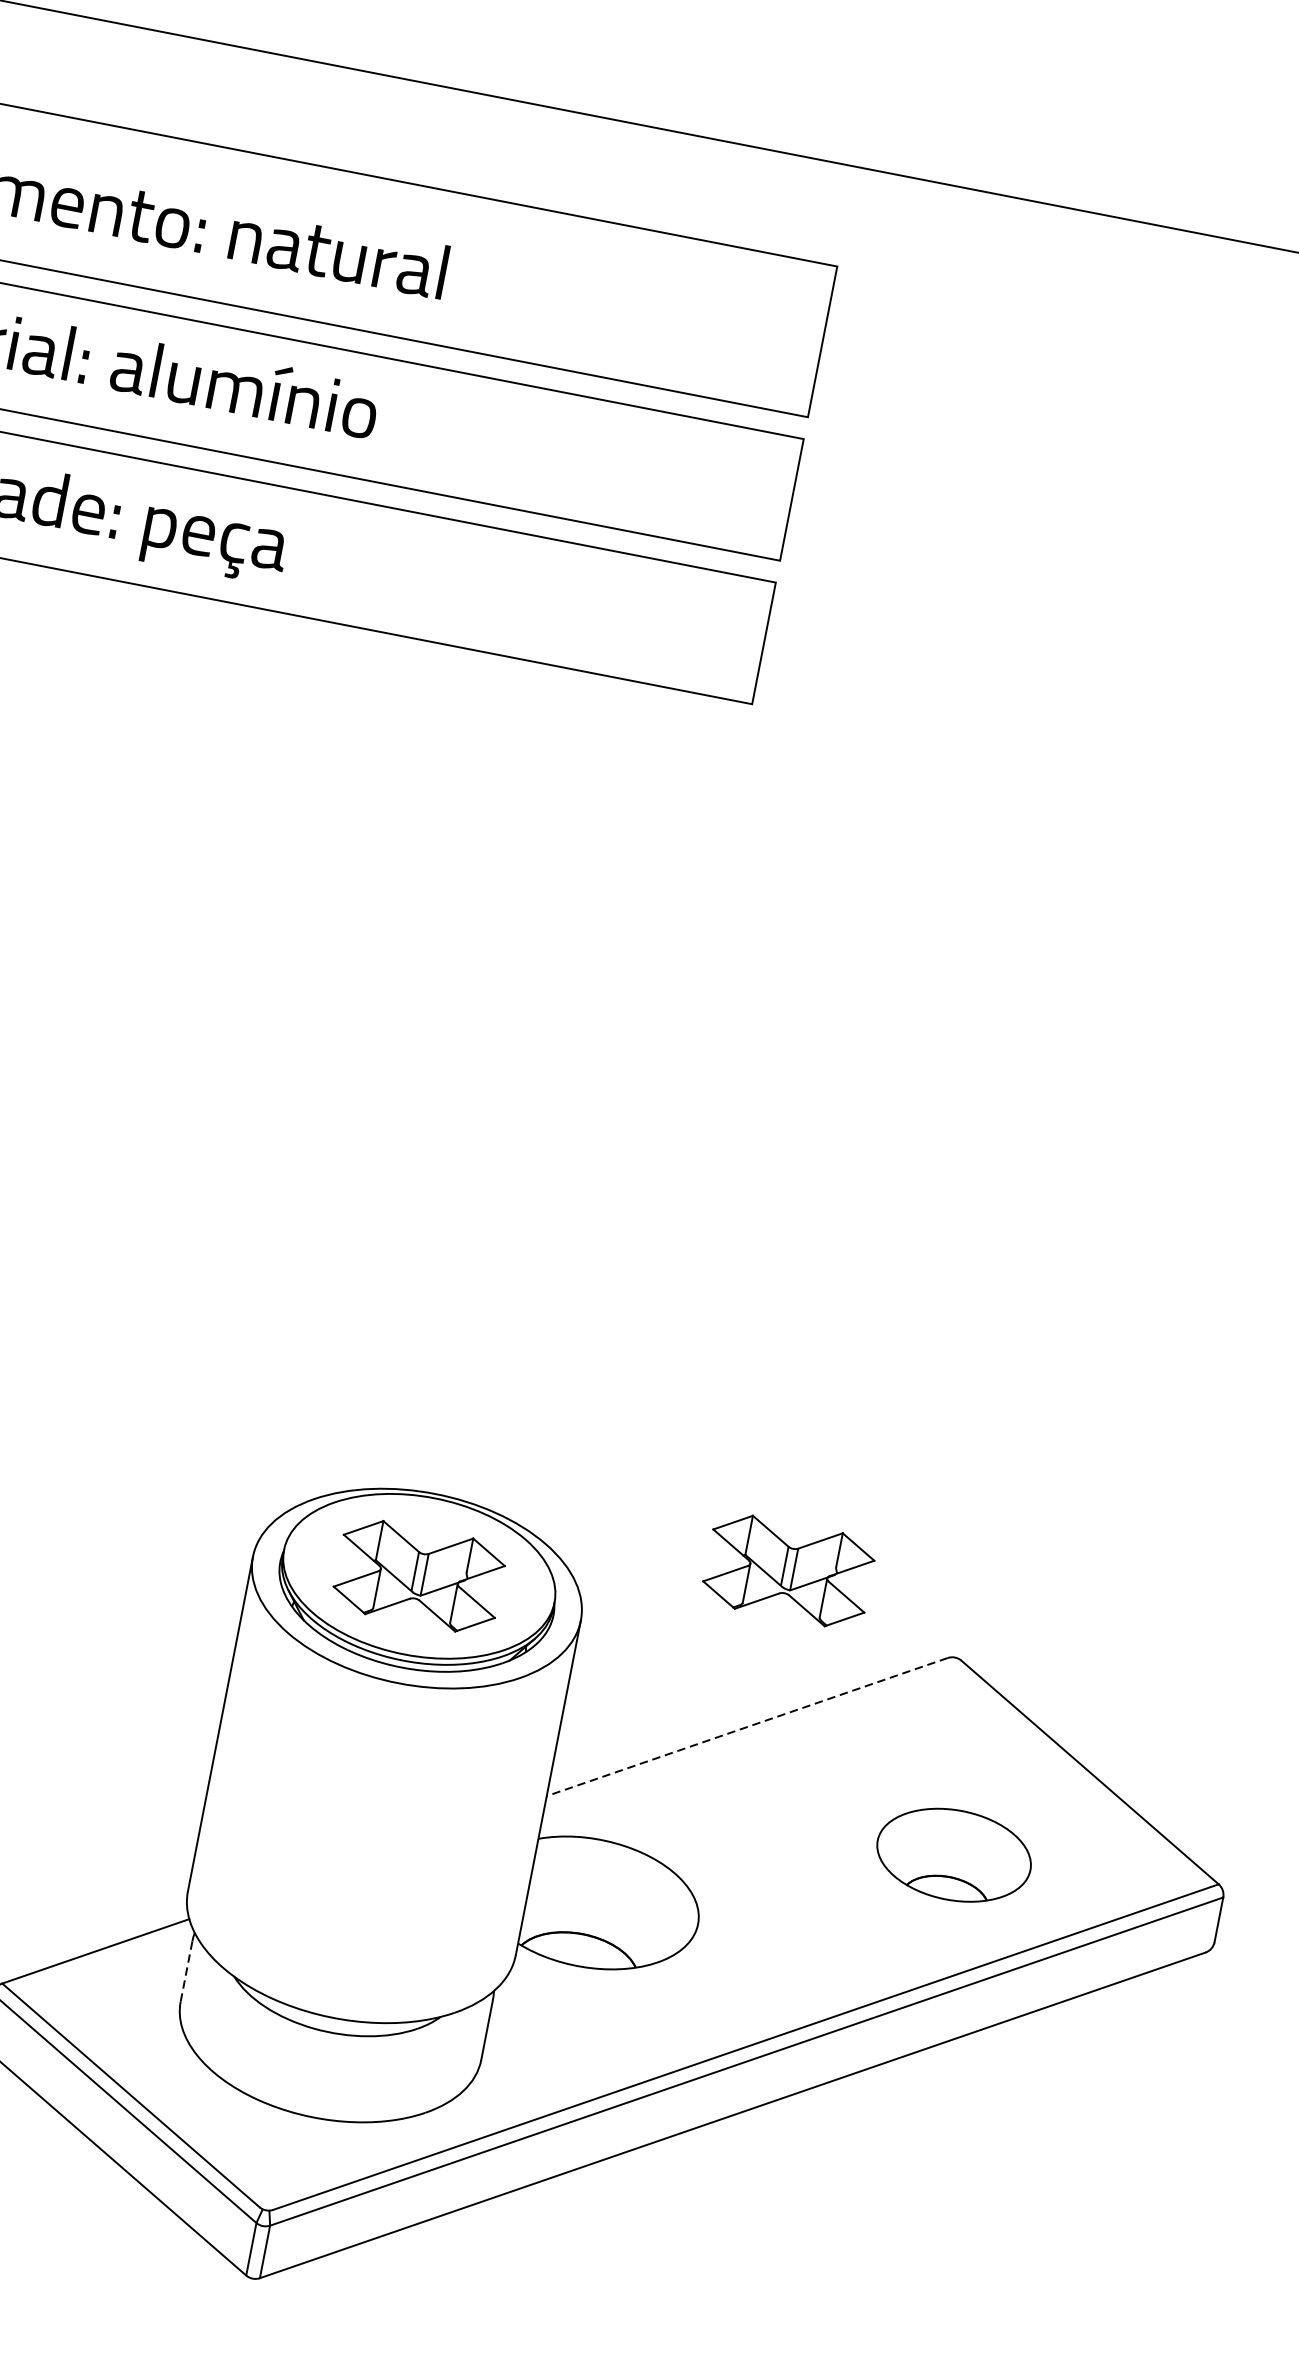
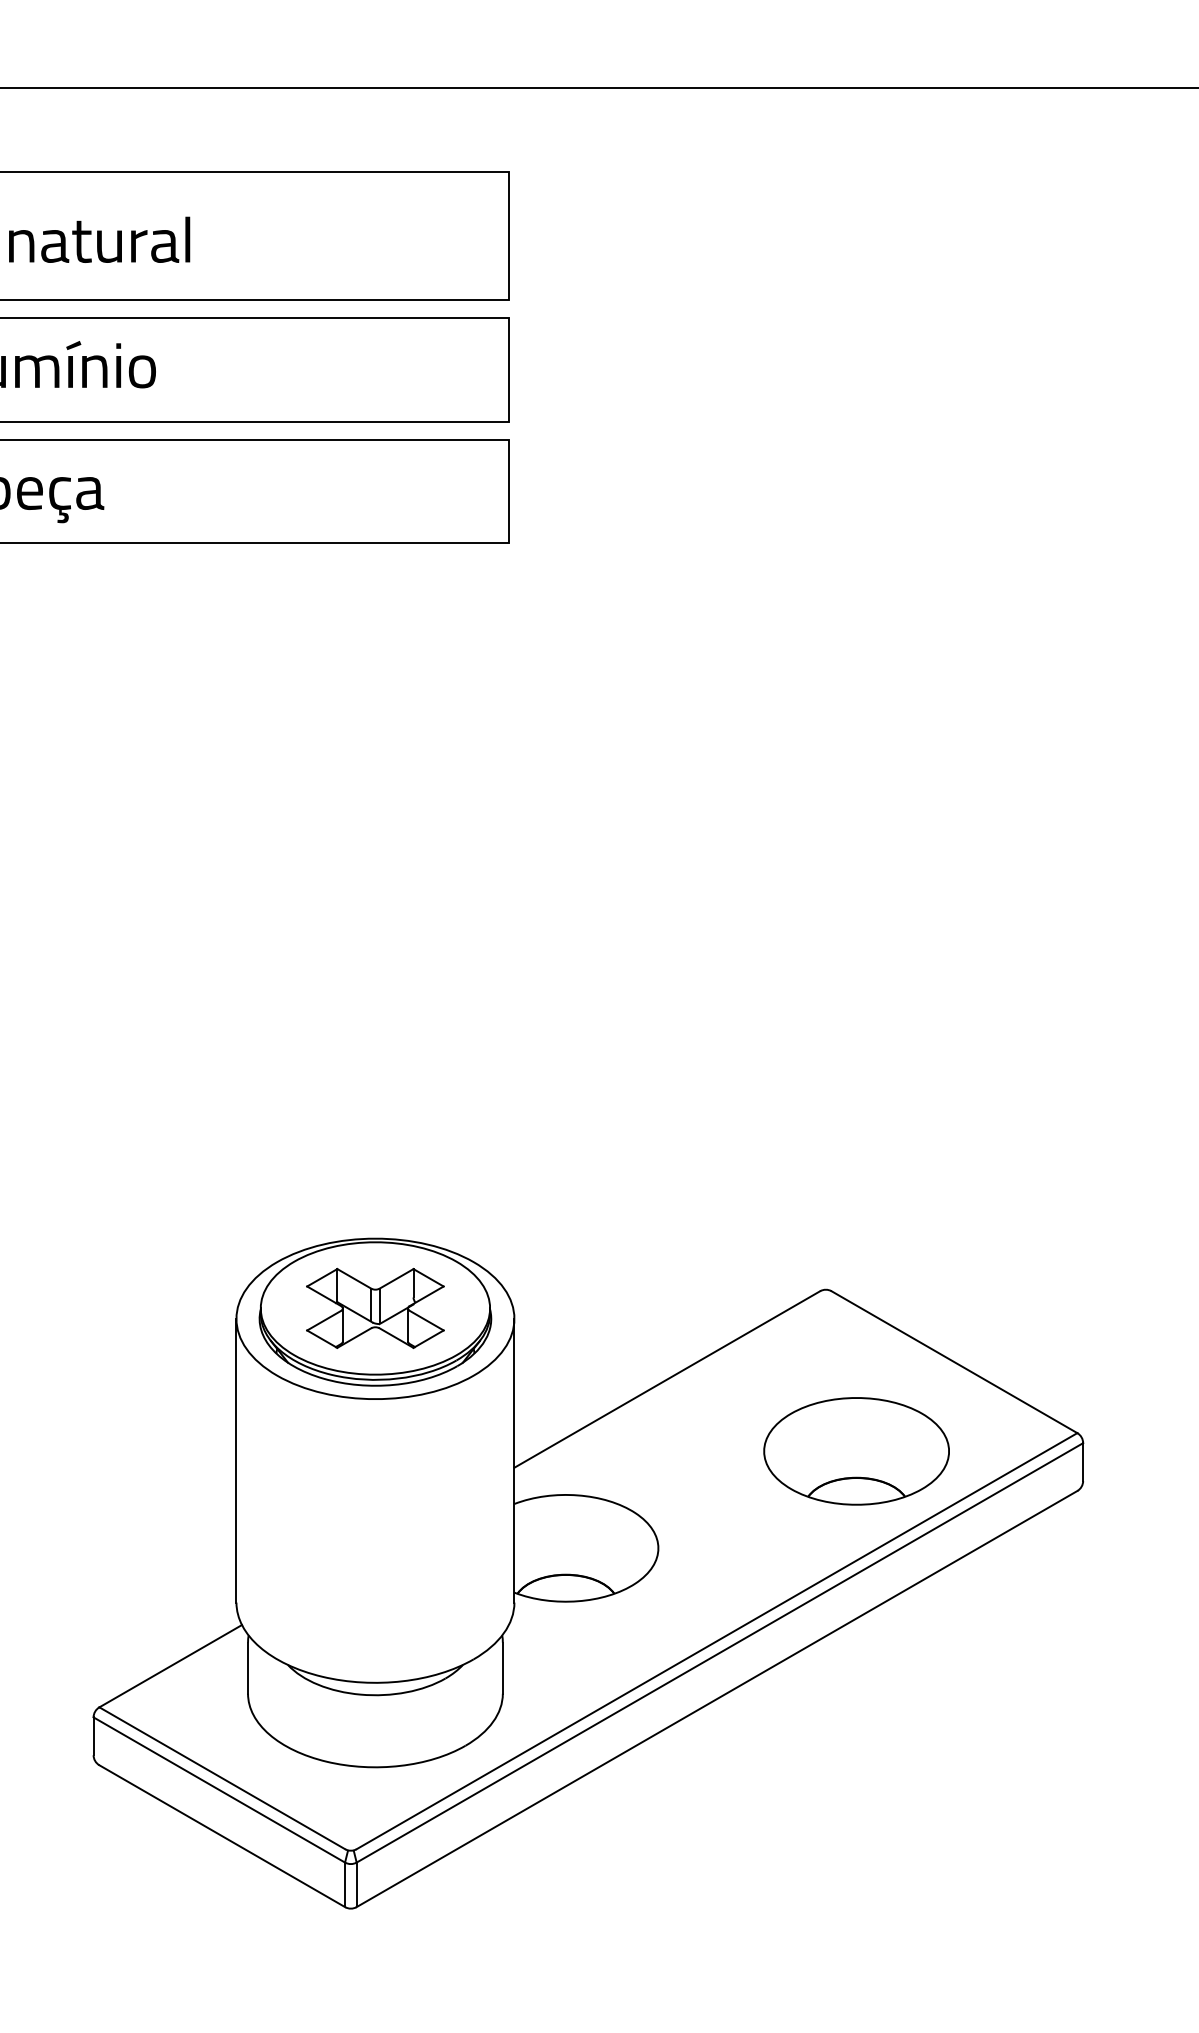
part: (789, 1569) -> (676, 1244), removed
line: (746, 1726) -> (666, 1379), dashed -> solid
part: (953, 1855) -> (856, 1451), size x1.43
line: (187, 1971) -> (248, 1668), dashed -> solid

